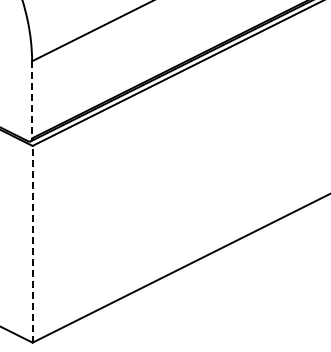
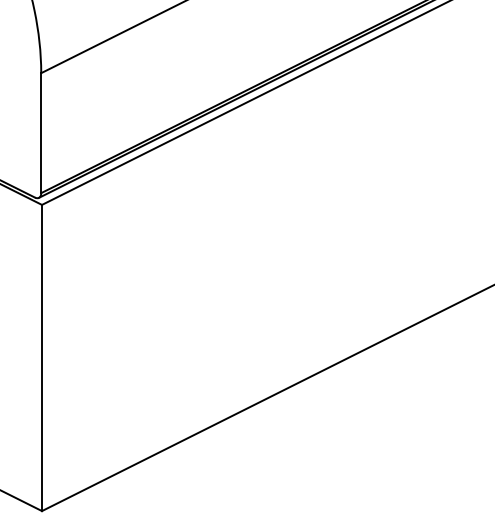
line: (32, 99) -> (41, 132), dashed -> solid
line: (32, 243) -> (41, 356), dashed -> solid

